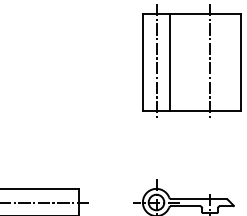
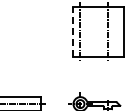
line: (142, 61) -> (73, 31), solid -> dashed
line: (170, 61) -> (87, 31), removed

